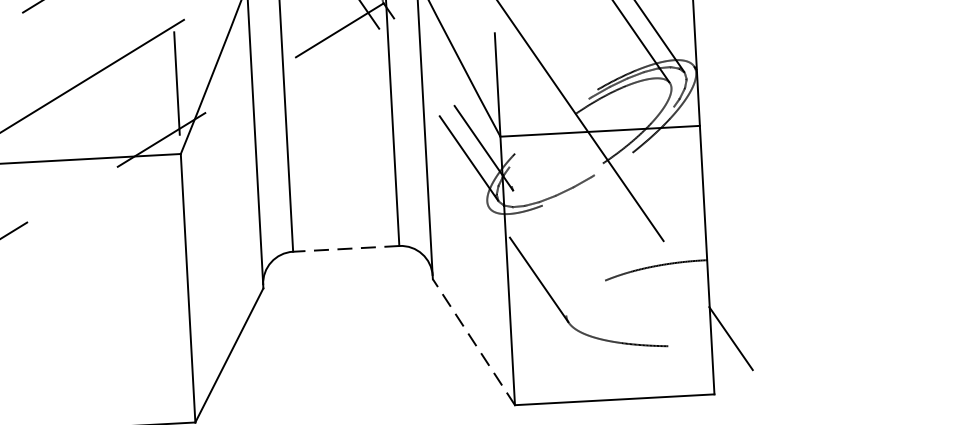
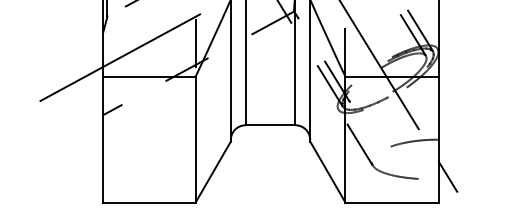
line: (346, 249) -> (270, 125), dashed -> solid
line: (473, 340) -> (327, 171), dashed -> solid

